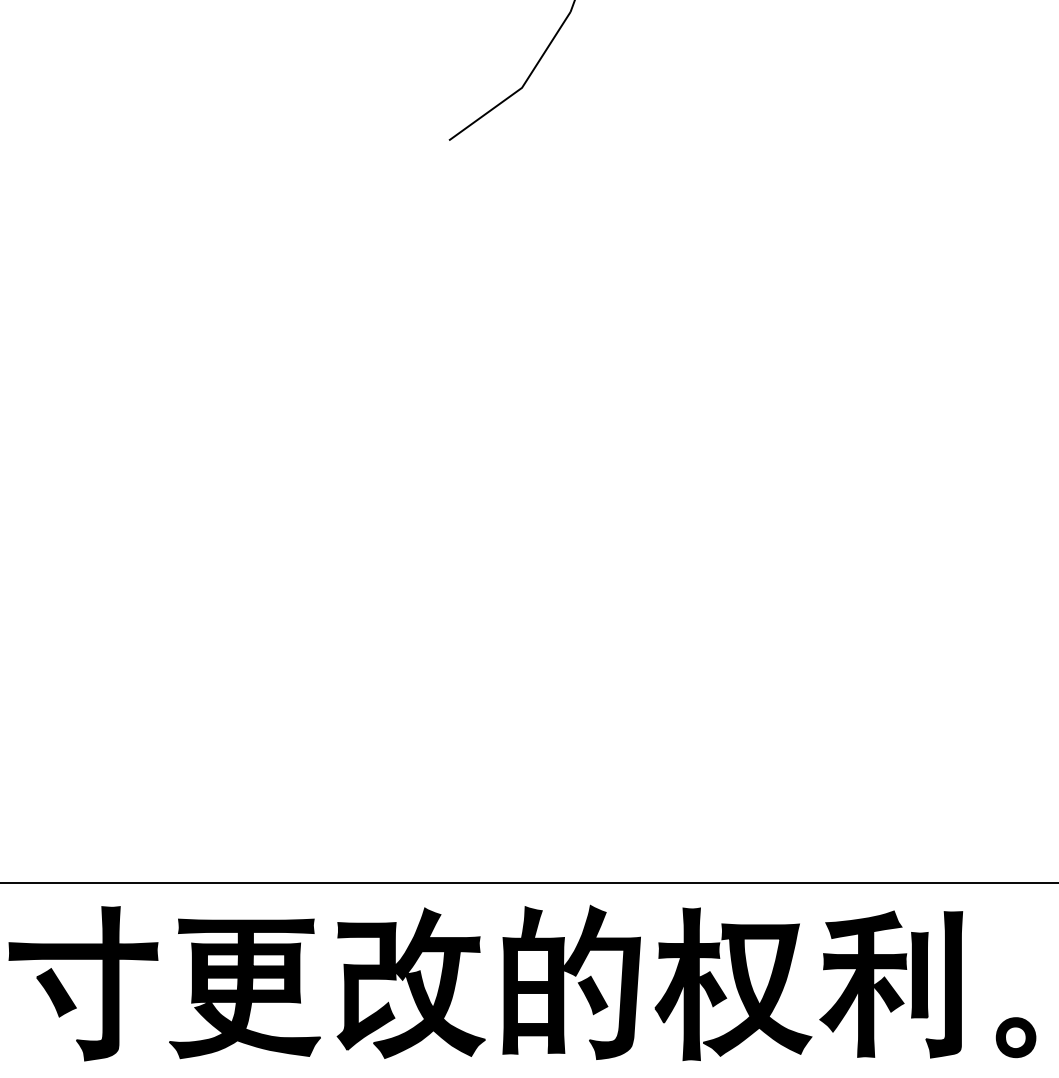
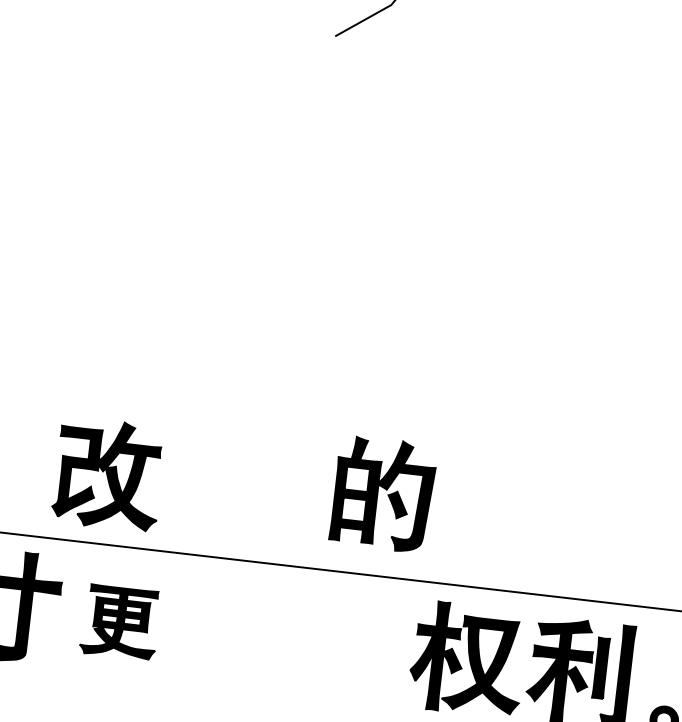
part: (571, 981) -> (383, 493), moved
part: (410, 982) -> (108, 473), moved
part: (244, 988) -> (120, 622), size x0.7

